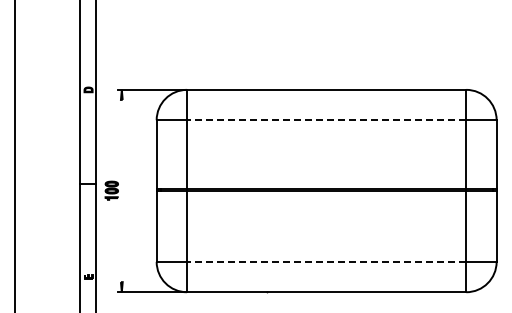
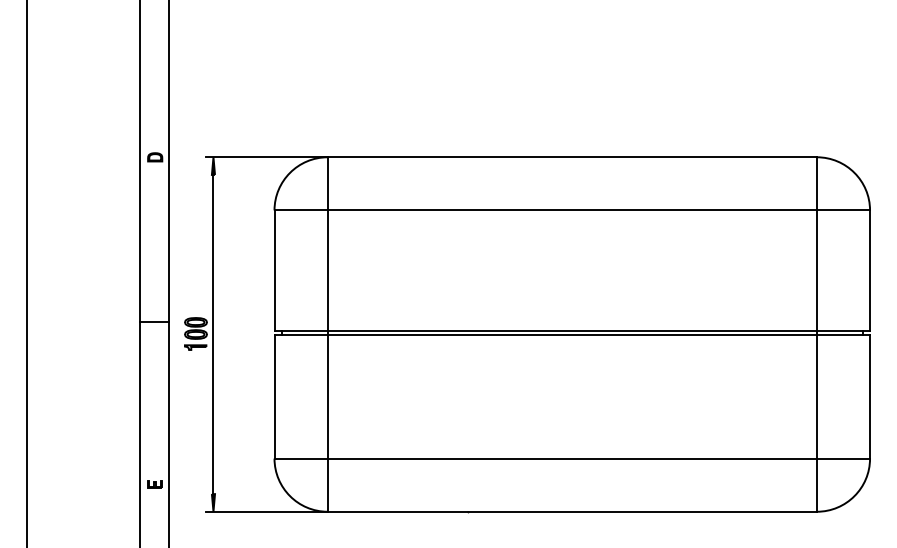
line: (326, 120) -> (572, 210), dashed -> solid
line: (121, 190) -> (212, 333), added
line: (326, 261) -> (572, 457), dashed -> solid

